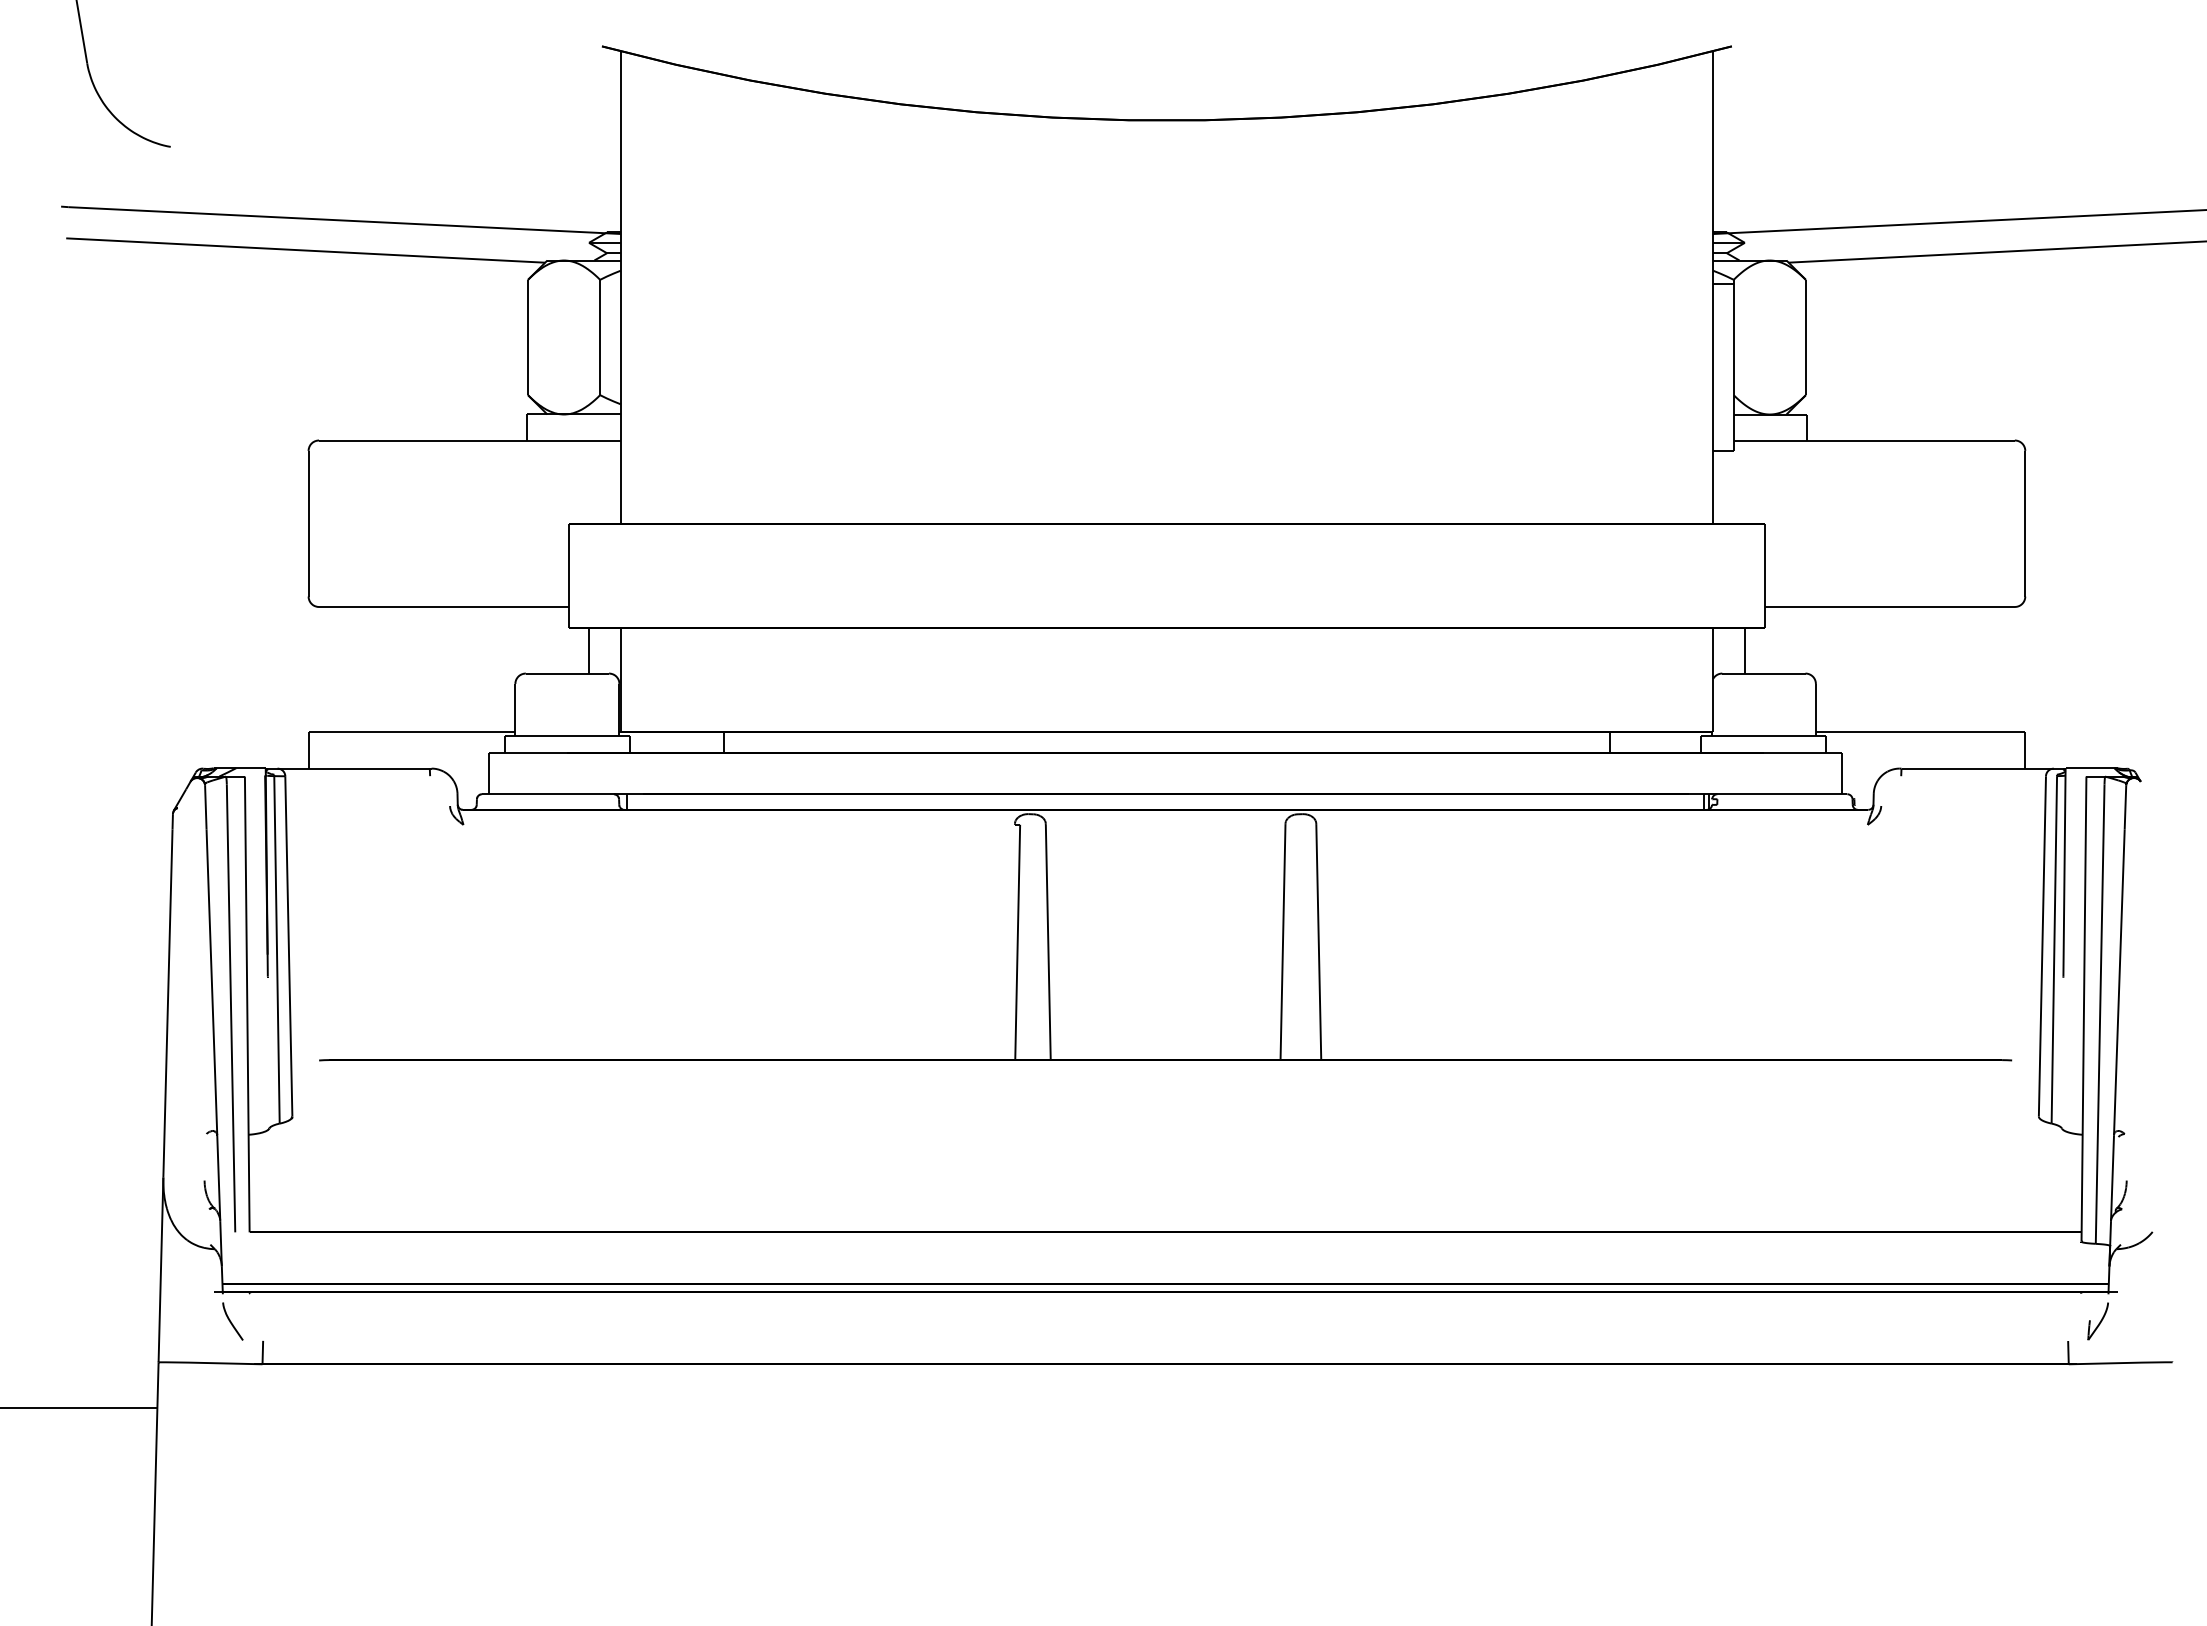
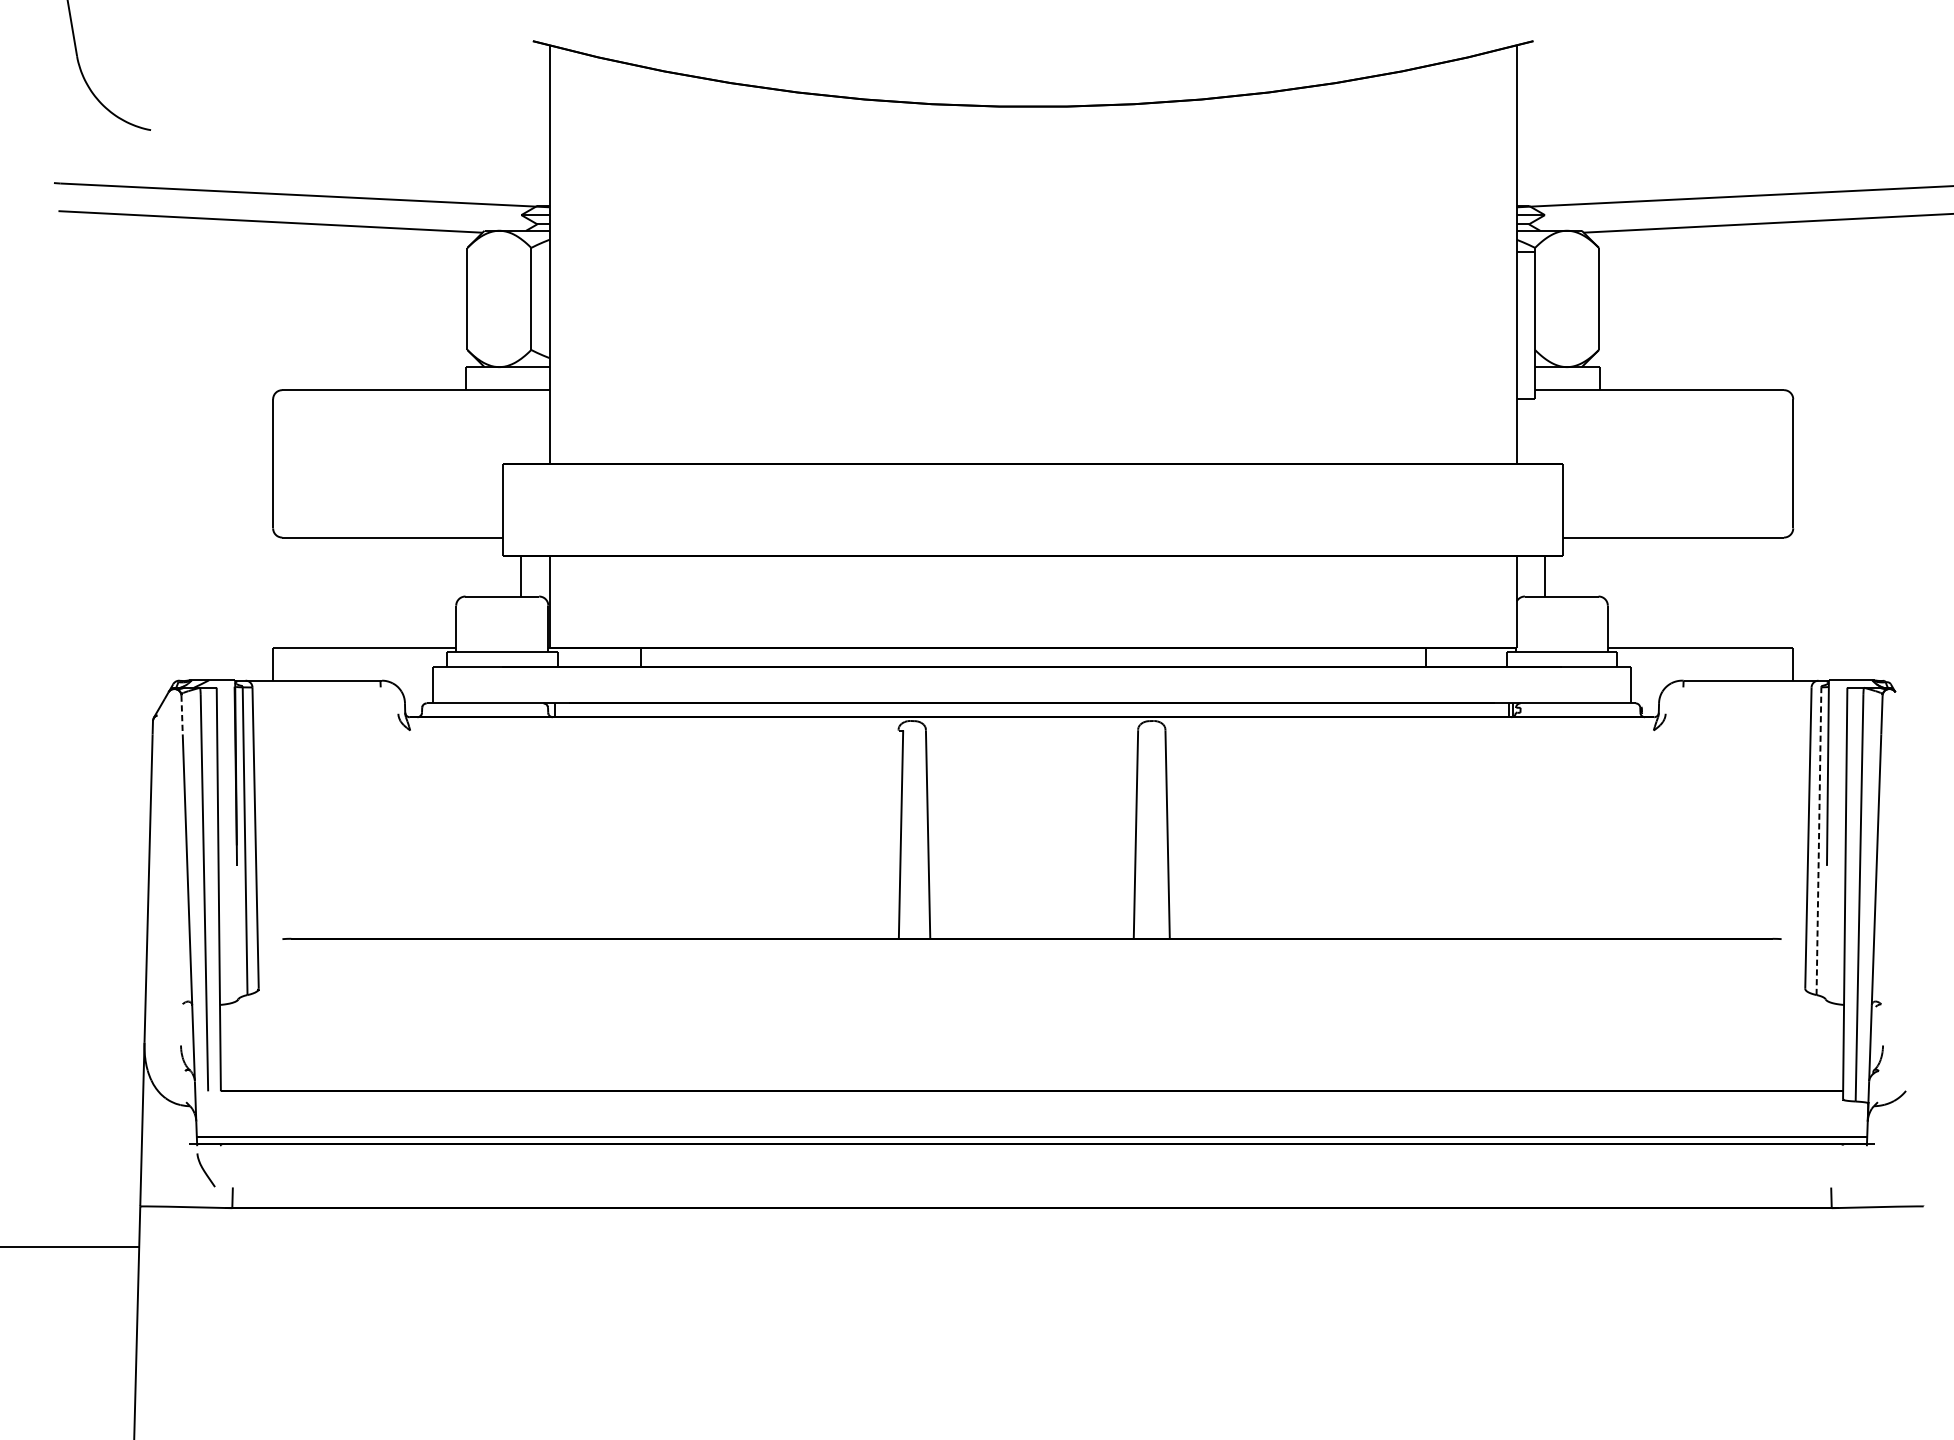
line: (205, 807) -> (181, 715), solid -> dashed
line: (2054, 949) -> (1819, 840), solid -> dashed
part: (2097, 1321) -> (1857, 1170), removed

